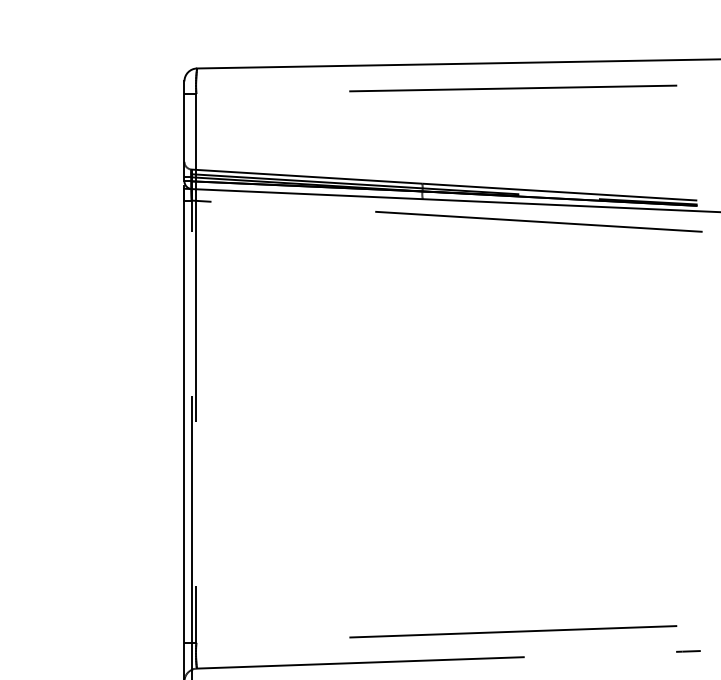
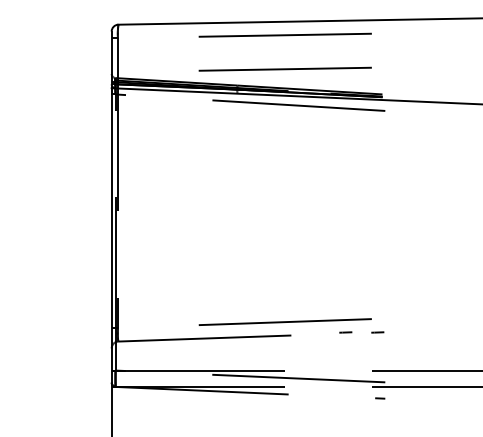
line: (511, 151) -> (284, 68), added
line: (627, 651) -> (345, 332), added

